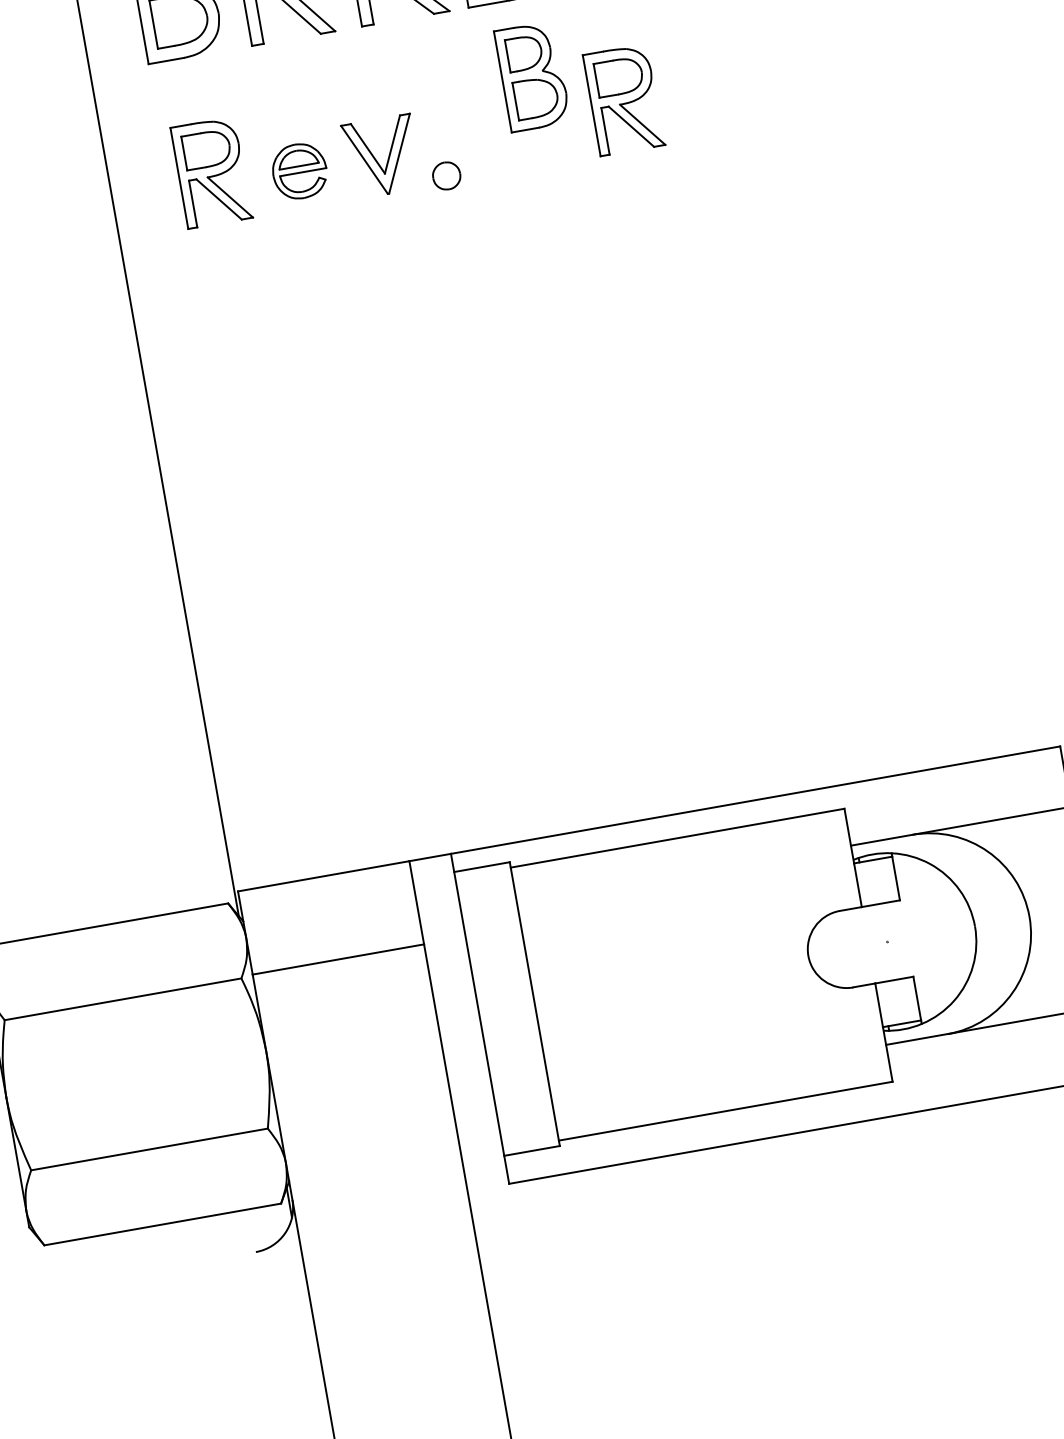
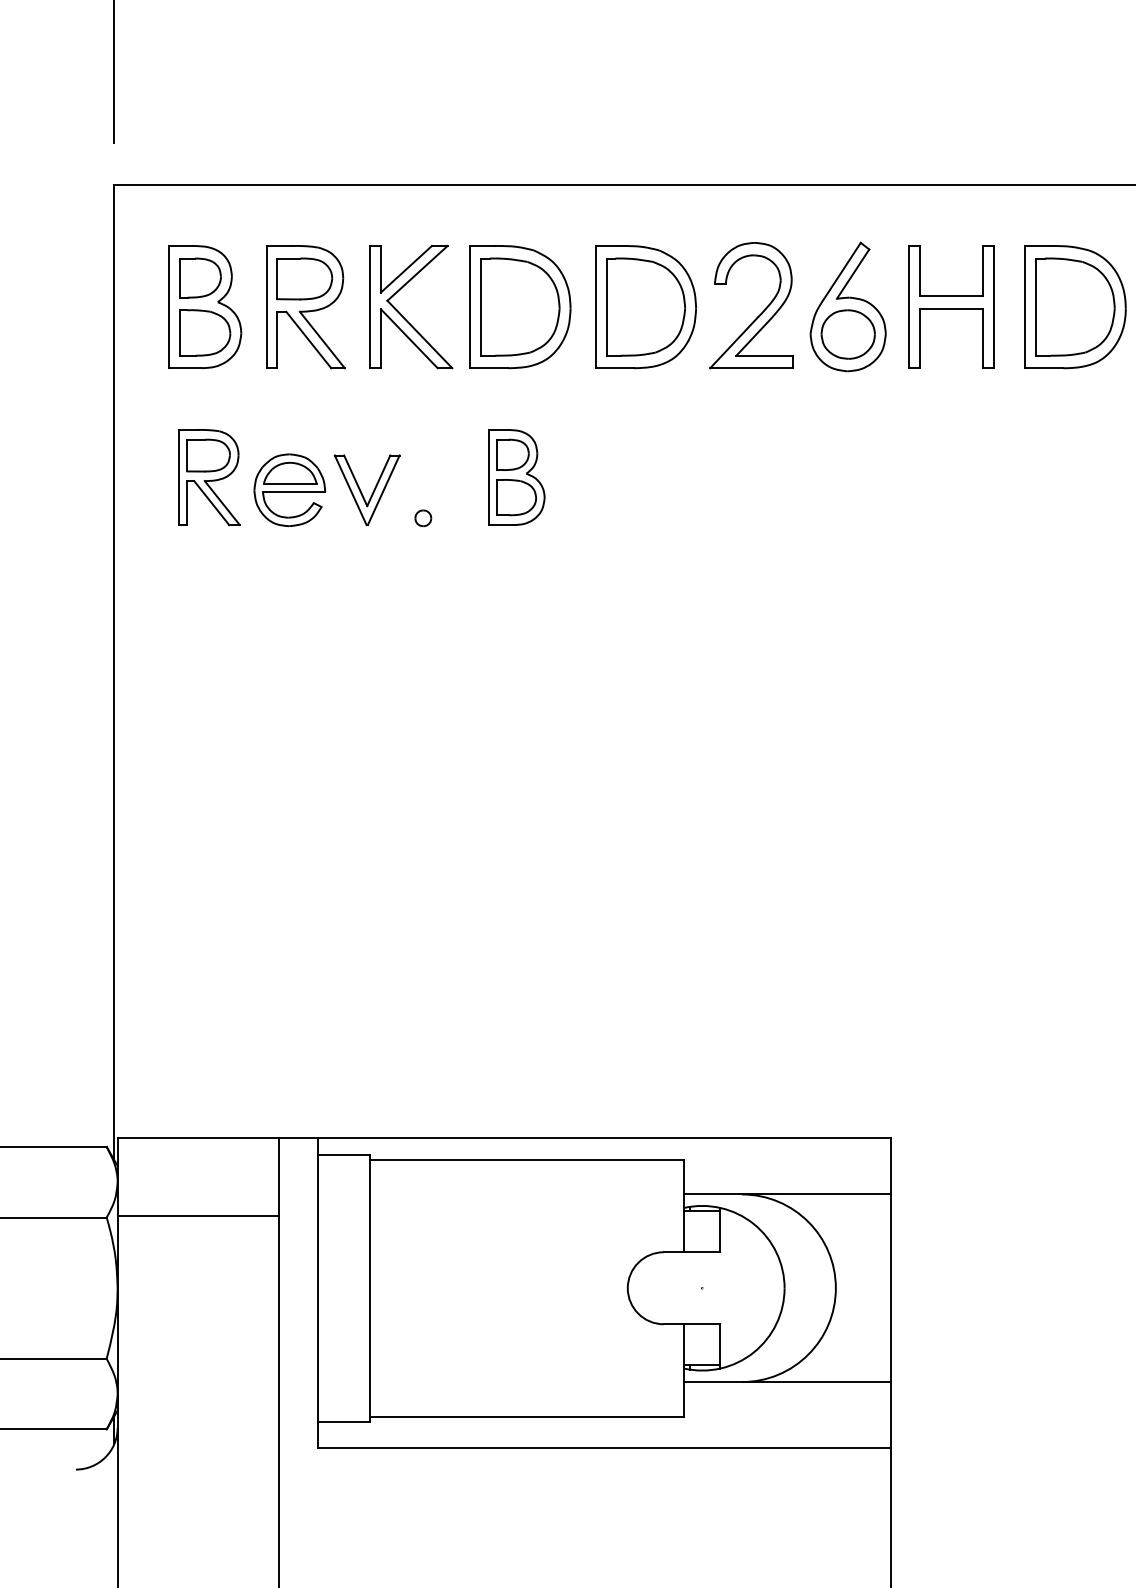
part: (532, 76) -> (516, 477), moved
part: (624, 100) -> (597, 477), removed
part: (299, 171) -> (289, 490), size x1.43
part: (447, 176) -> (423, 518), size x0.62

